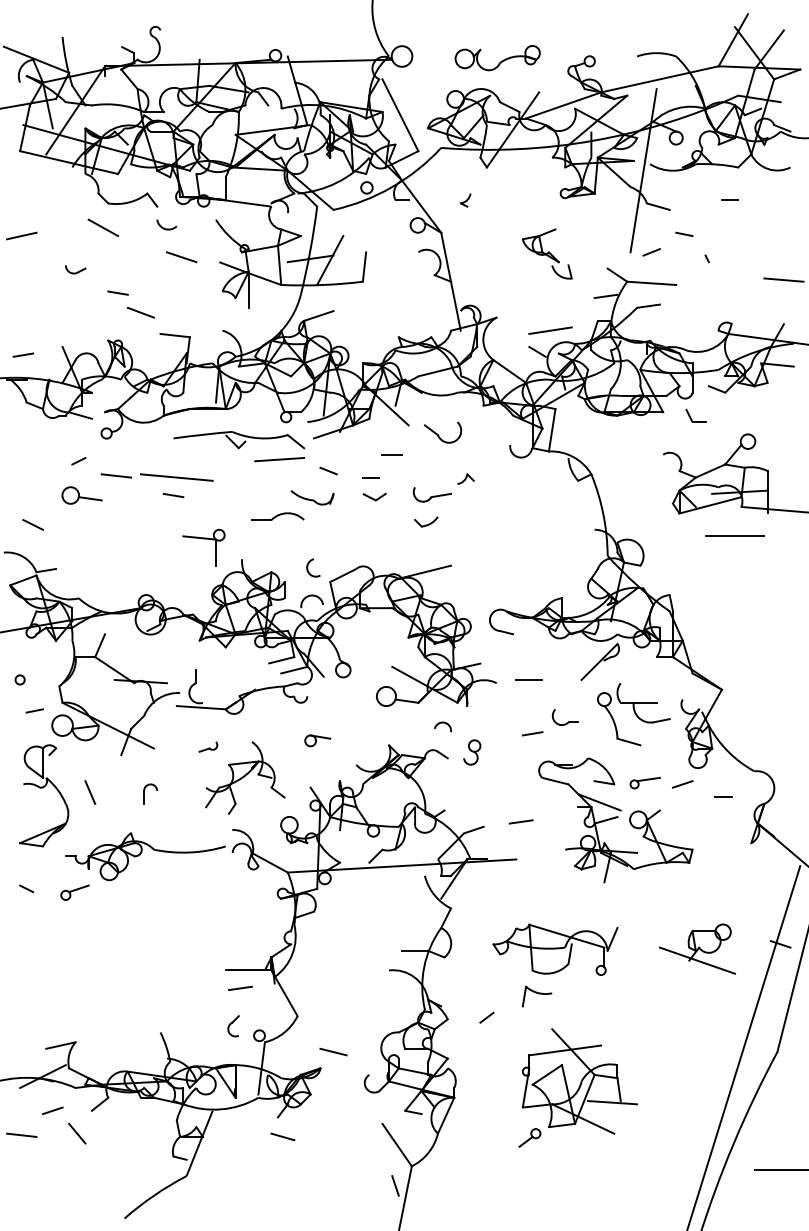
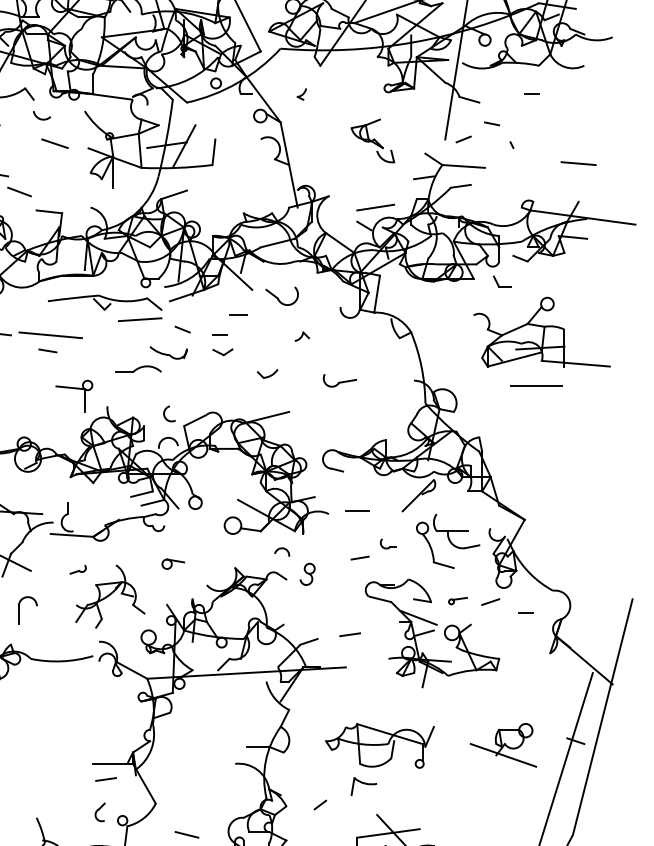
part: (431, 494) -> (339, 380), moved
part: (564, 717) -> (387, 543), size x0.7
part: (644, 783) -> (457, 601), size x0.7
part: (150, 793) -> (27, 610), size x1.6

